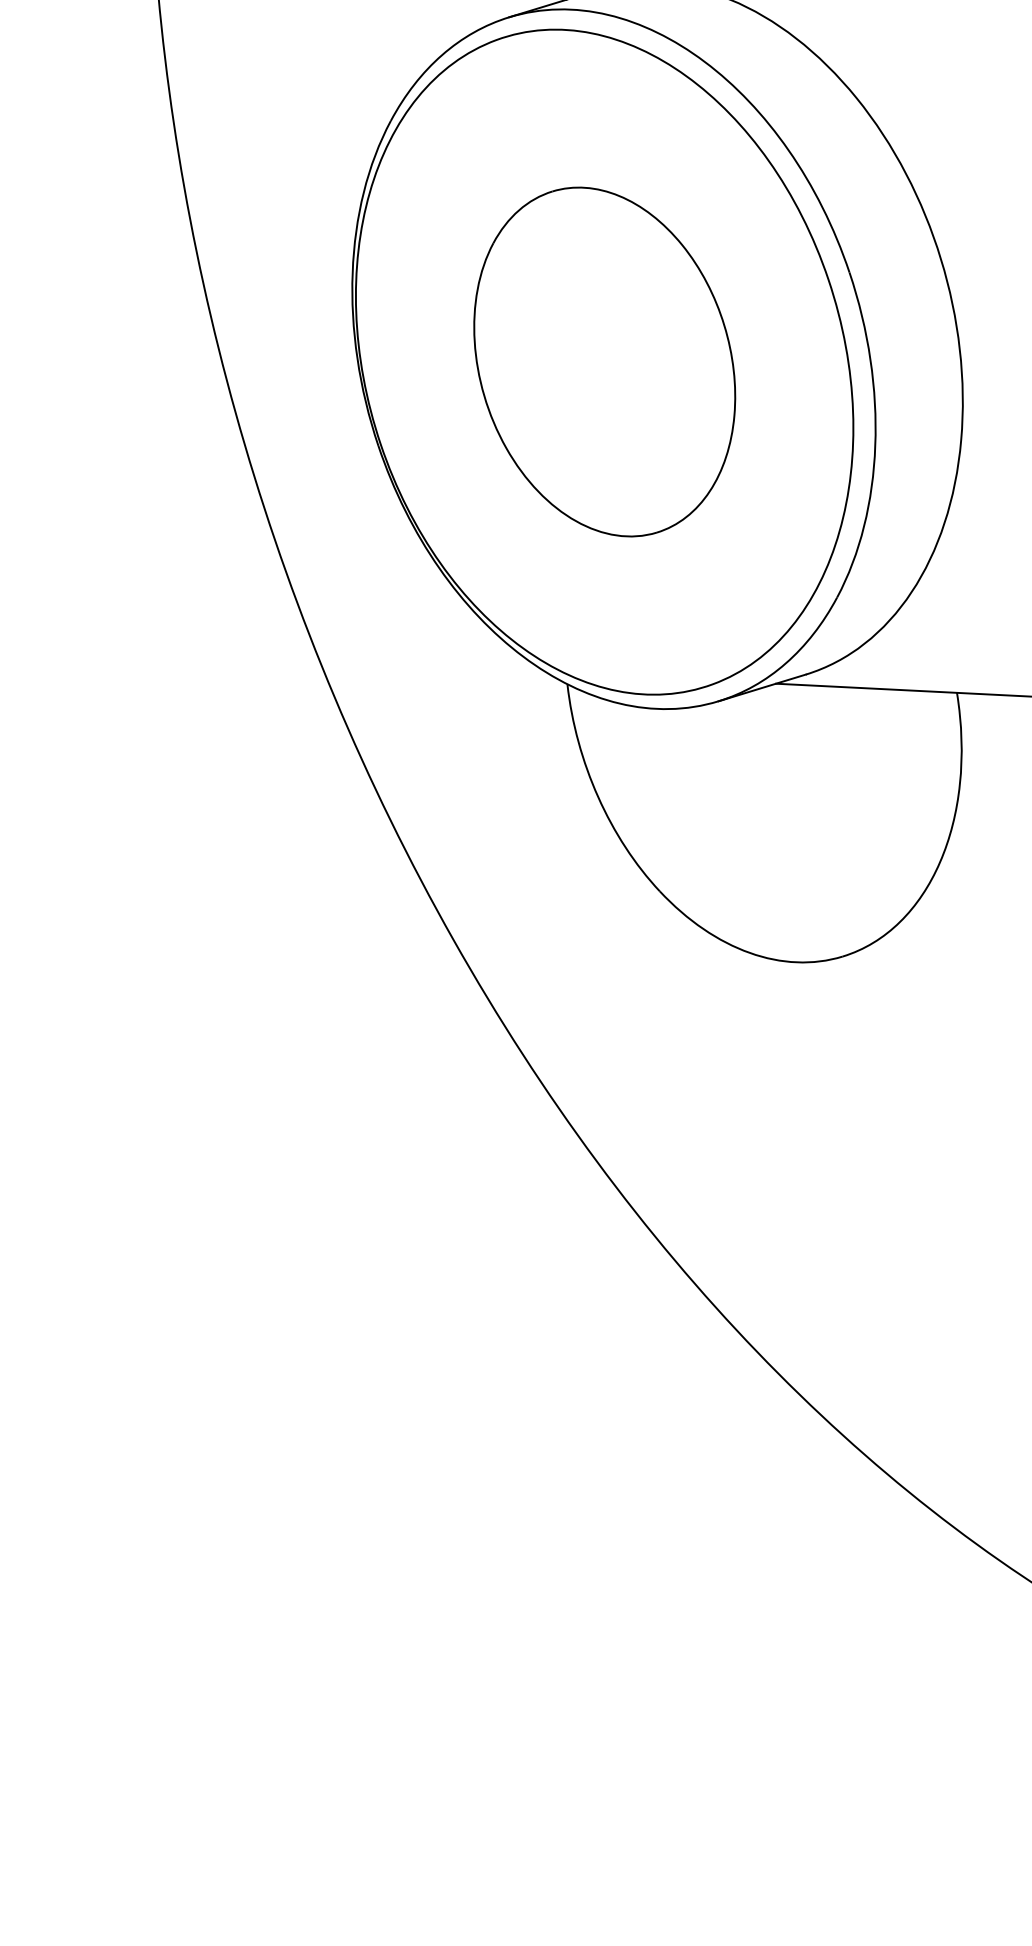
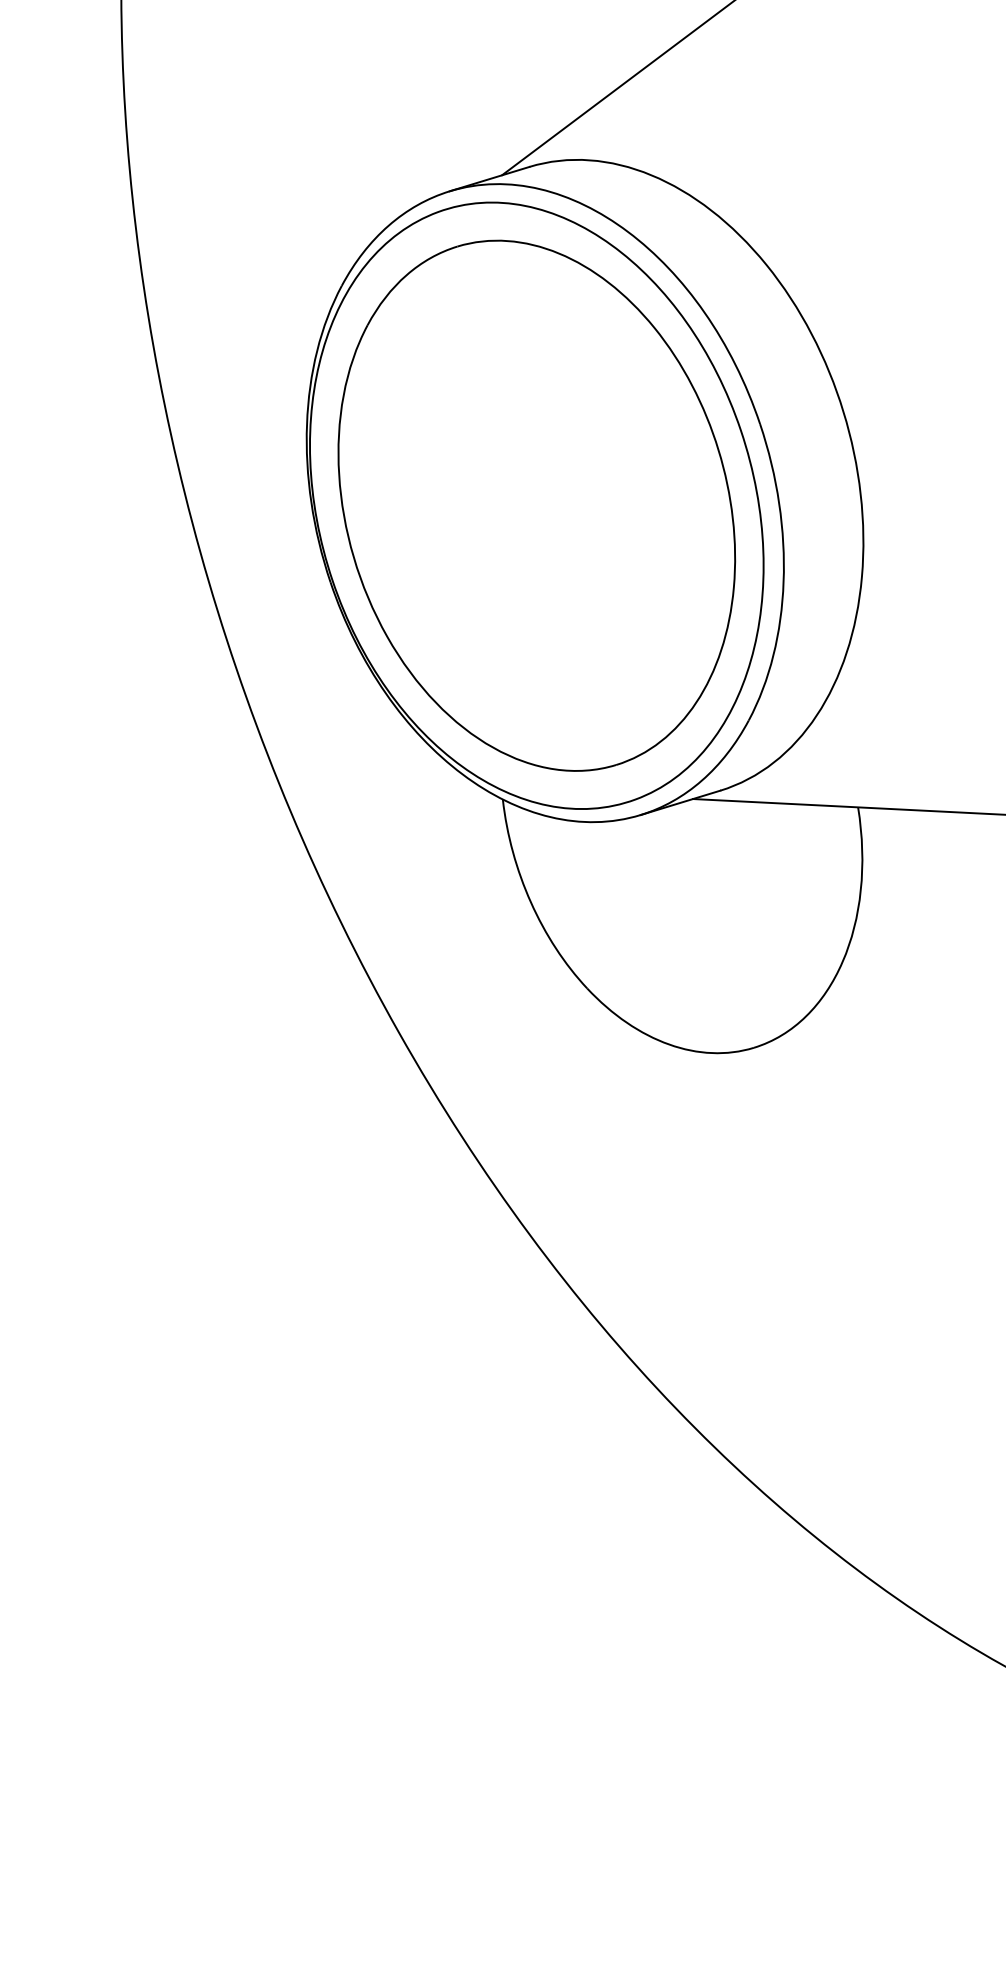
part: (604, 361) -> (536, 505), size x1.67

